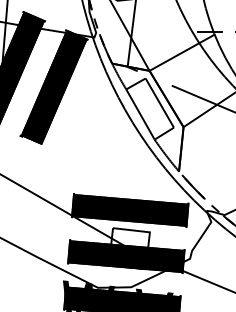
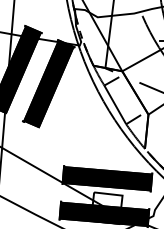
line: (159, 102) -> (129, 95), removed

